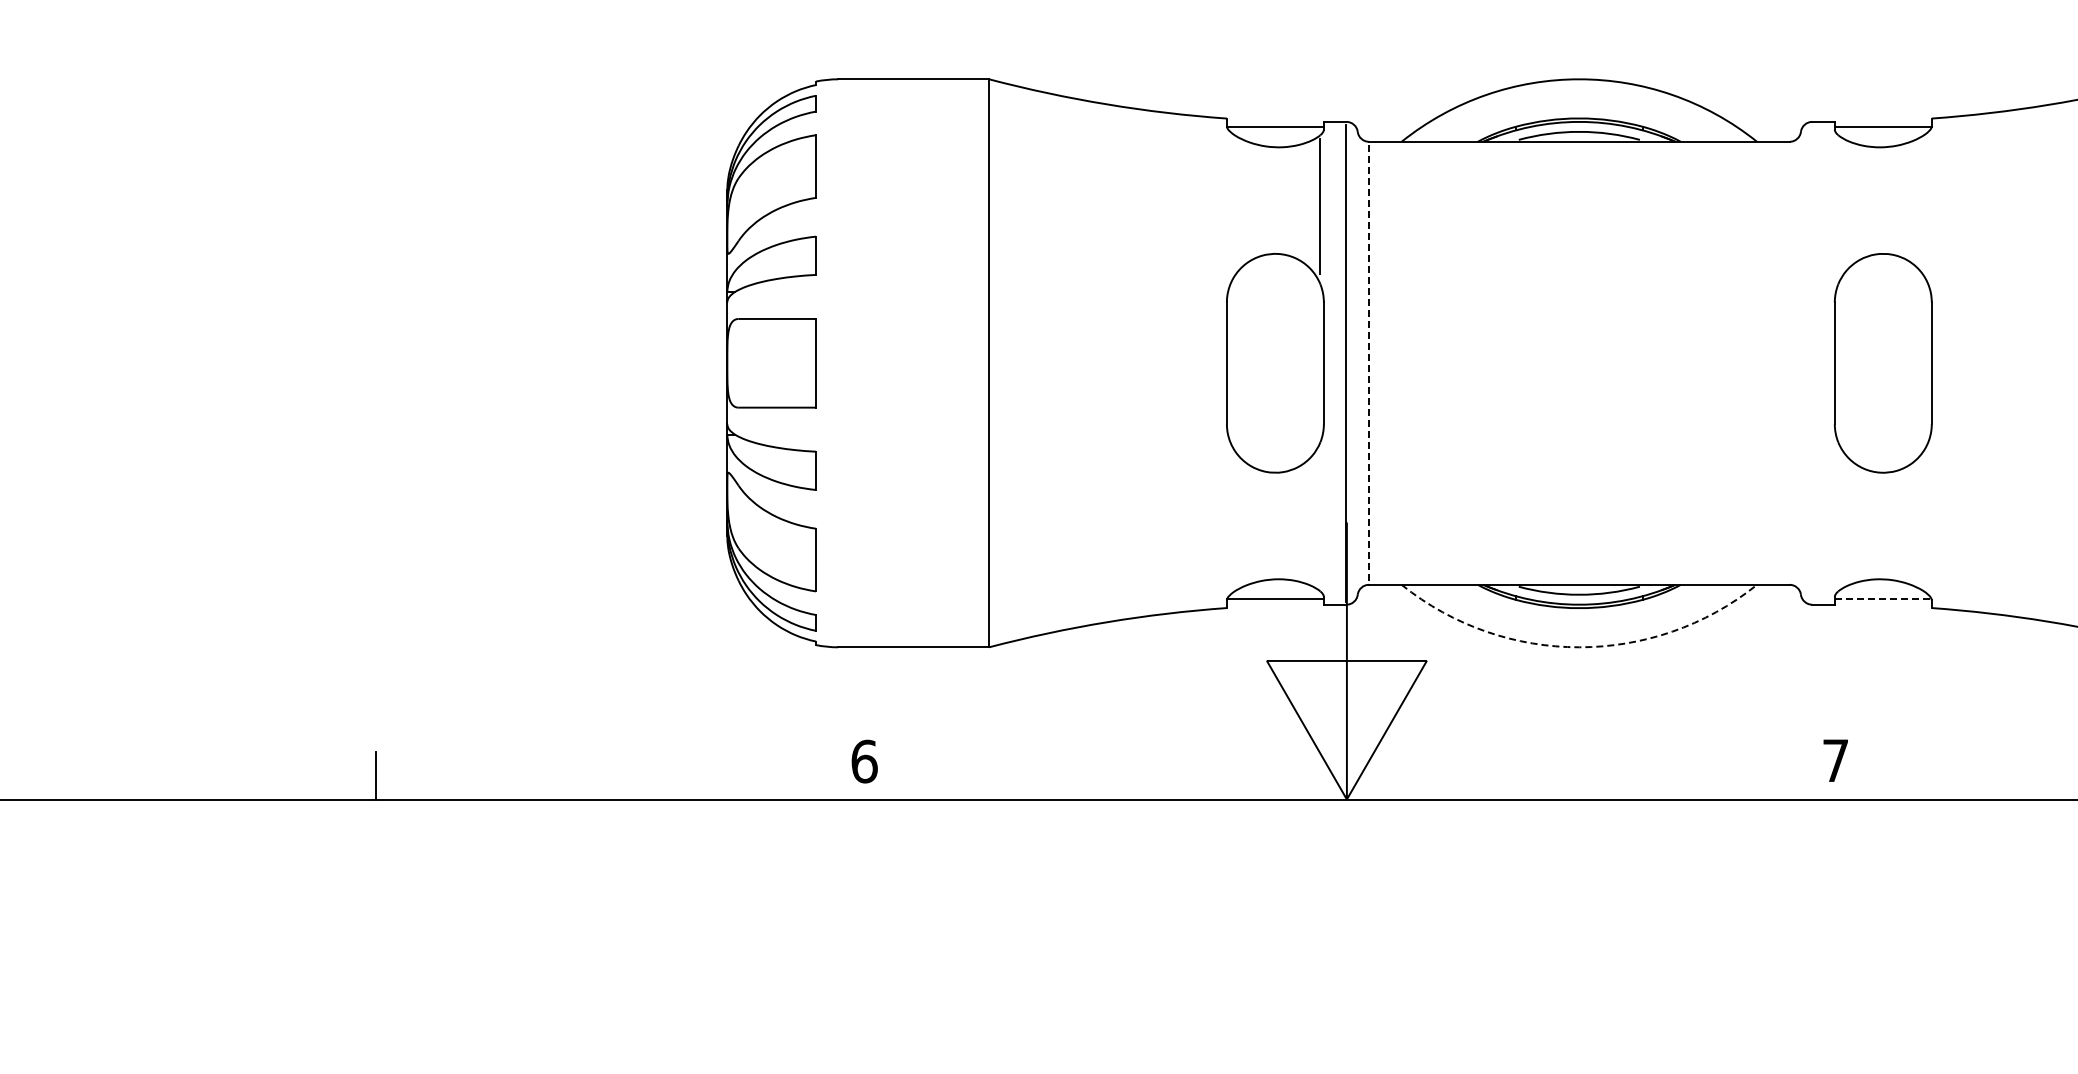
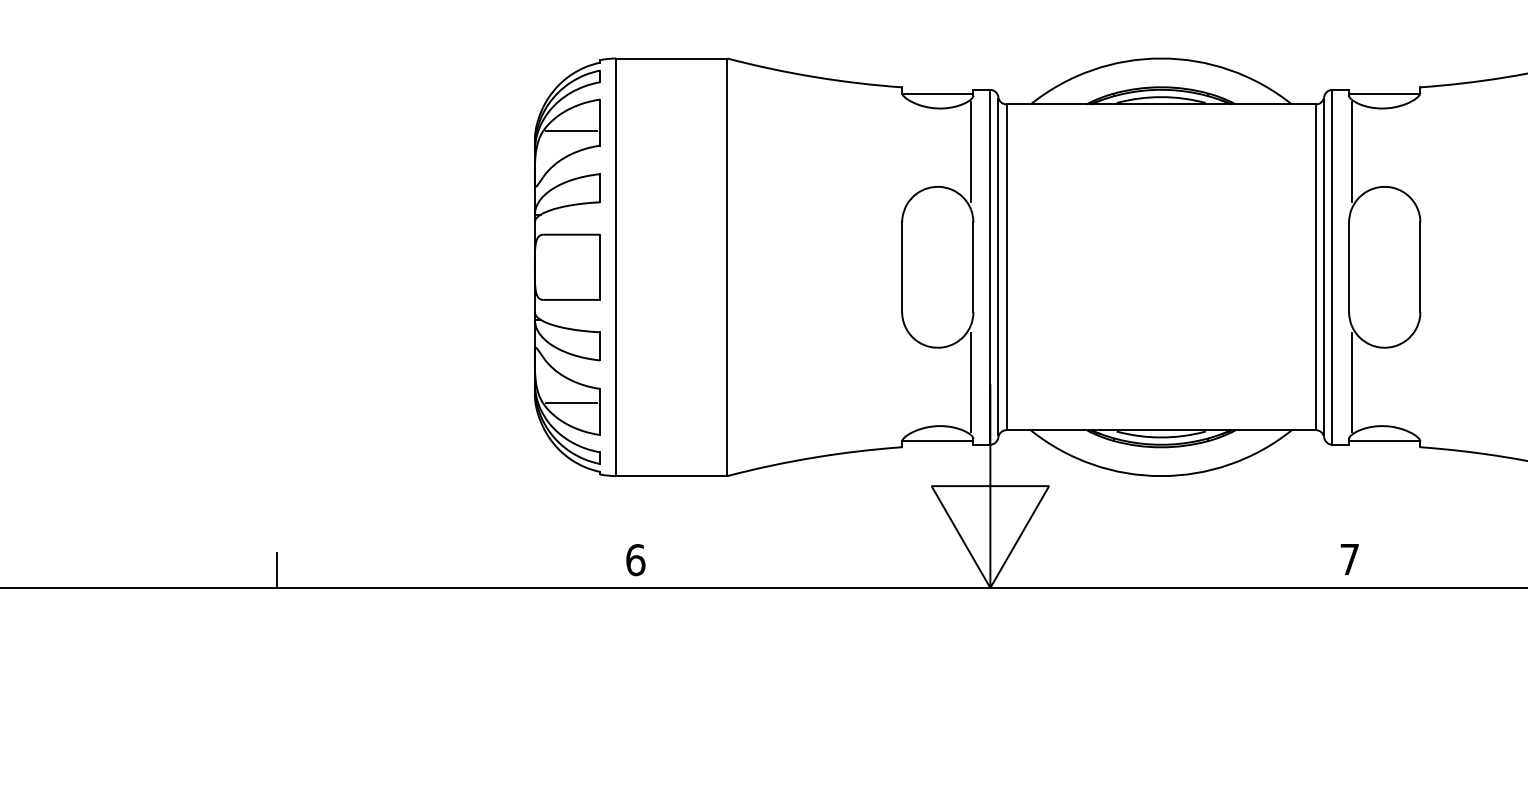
line: (777, 178) -> (571, 131), added
line: (1838, 206) -> (1351, 152), added
line: (838, 362) -> (616, 266), added
line: (1357, 362) -> (998, 266), added
line: (1800, 362) -> (1323, 266), added
line: (1812, 362) -> (1332, 266), added
line: (1369, 363) -> (1006, 267), dashed -> solid
line: (1789, 363) -> (1315, 267), added
line: (1320, 519) -> (970, 382), added
line: (1838, 519) -> (1351, 382), added
line: (777, 548) -> (571, 403), added
line: (1883, 599) -> (1384, 440), dashed -> solid
arc: (1579, 647) -> (1161, 476), dashed -> solid

